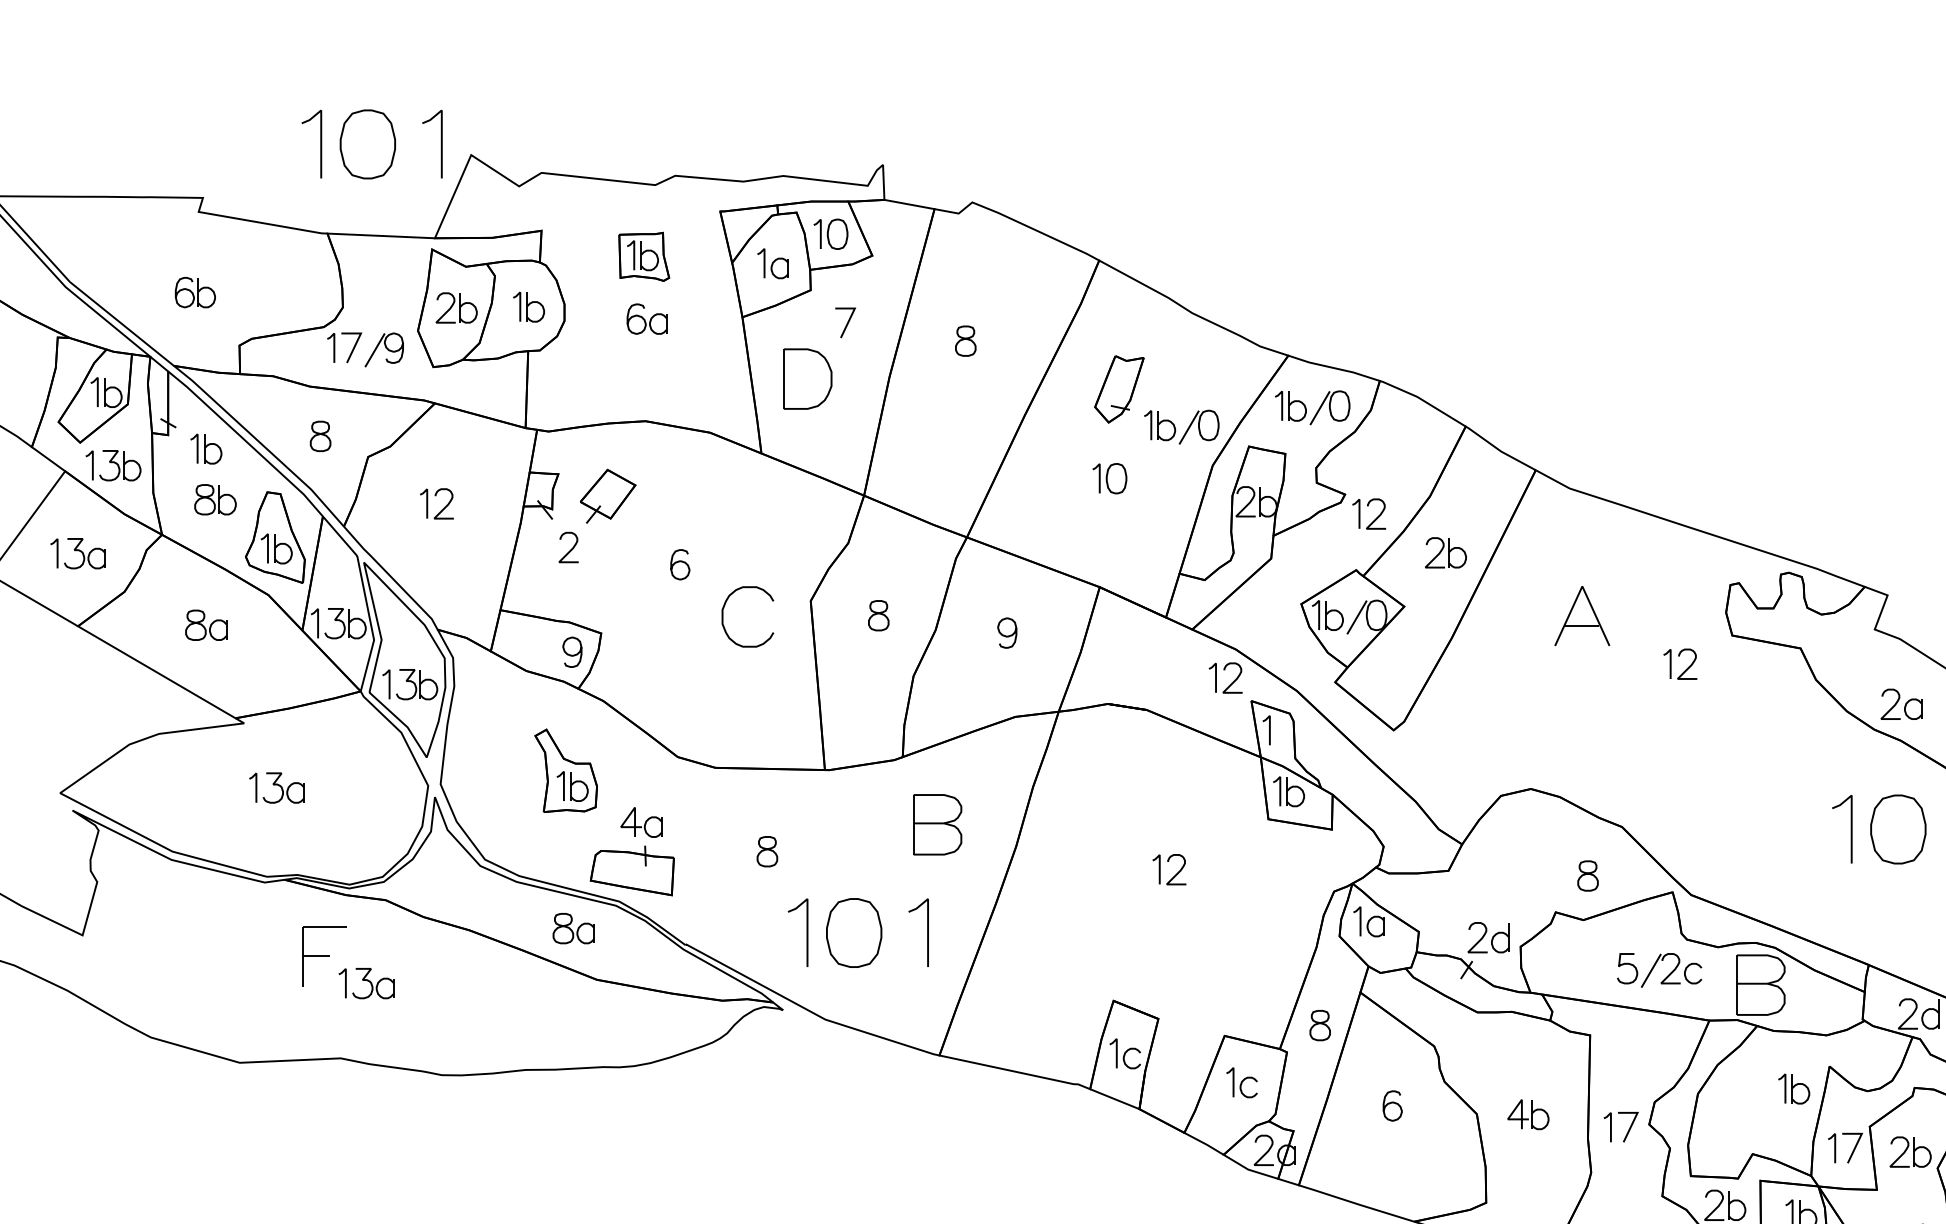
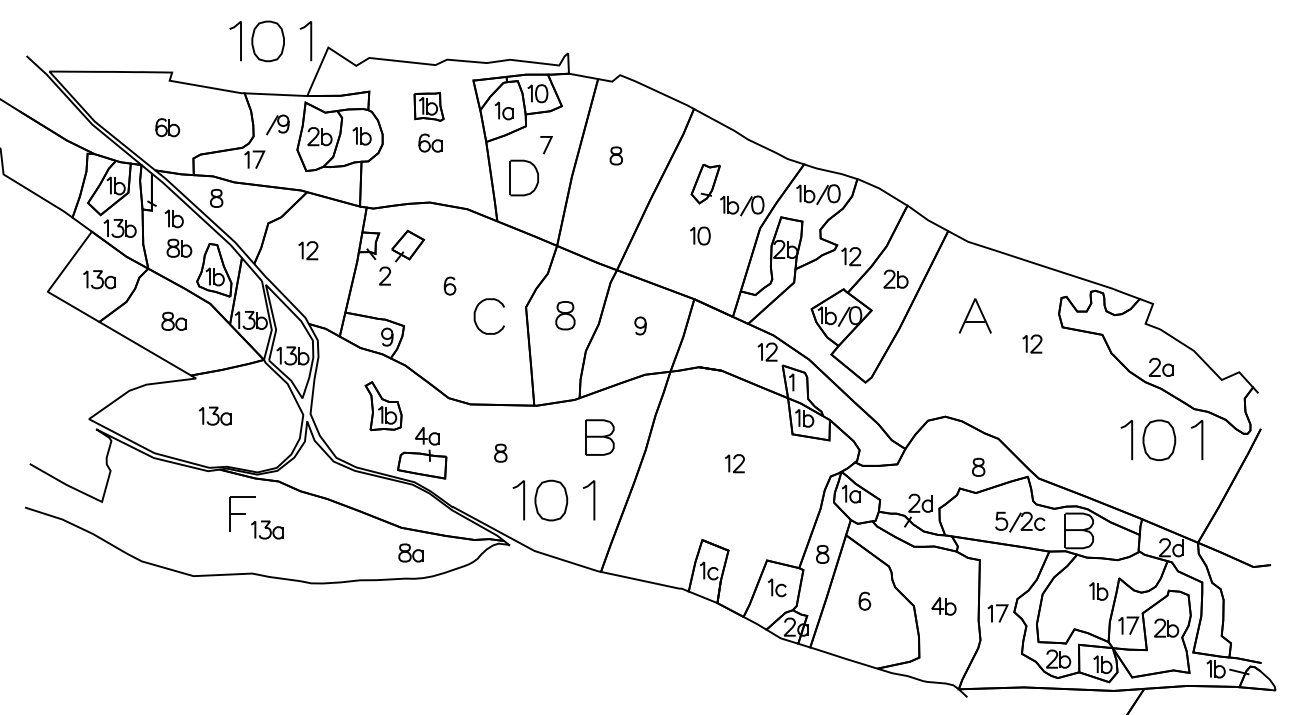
part: (383, 348) -> (277, 124), moved
part: (320, 436) -> (216, 198), moved
part: (878, 615) -> (565, 315), size x1.6
part: (572, 927) -> (410, 552), moved

